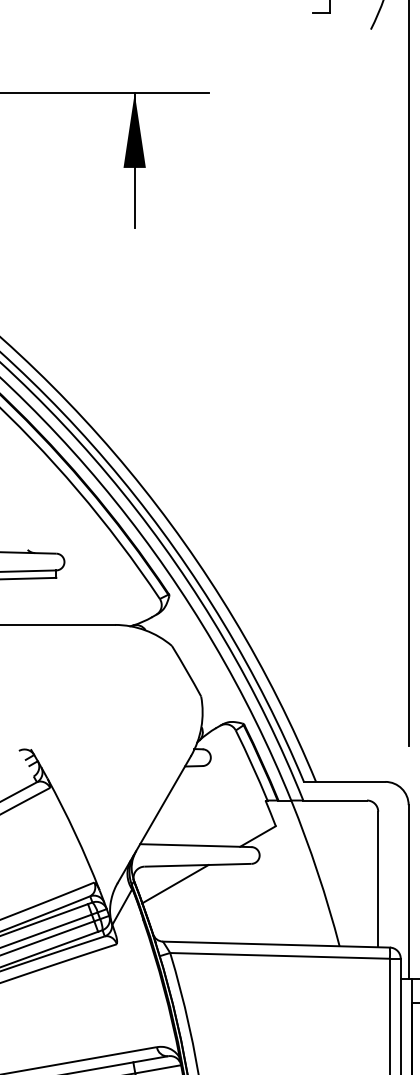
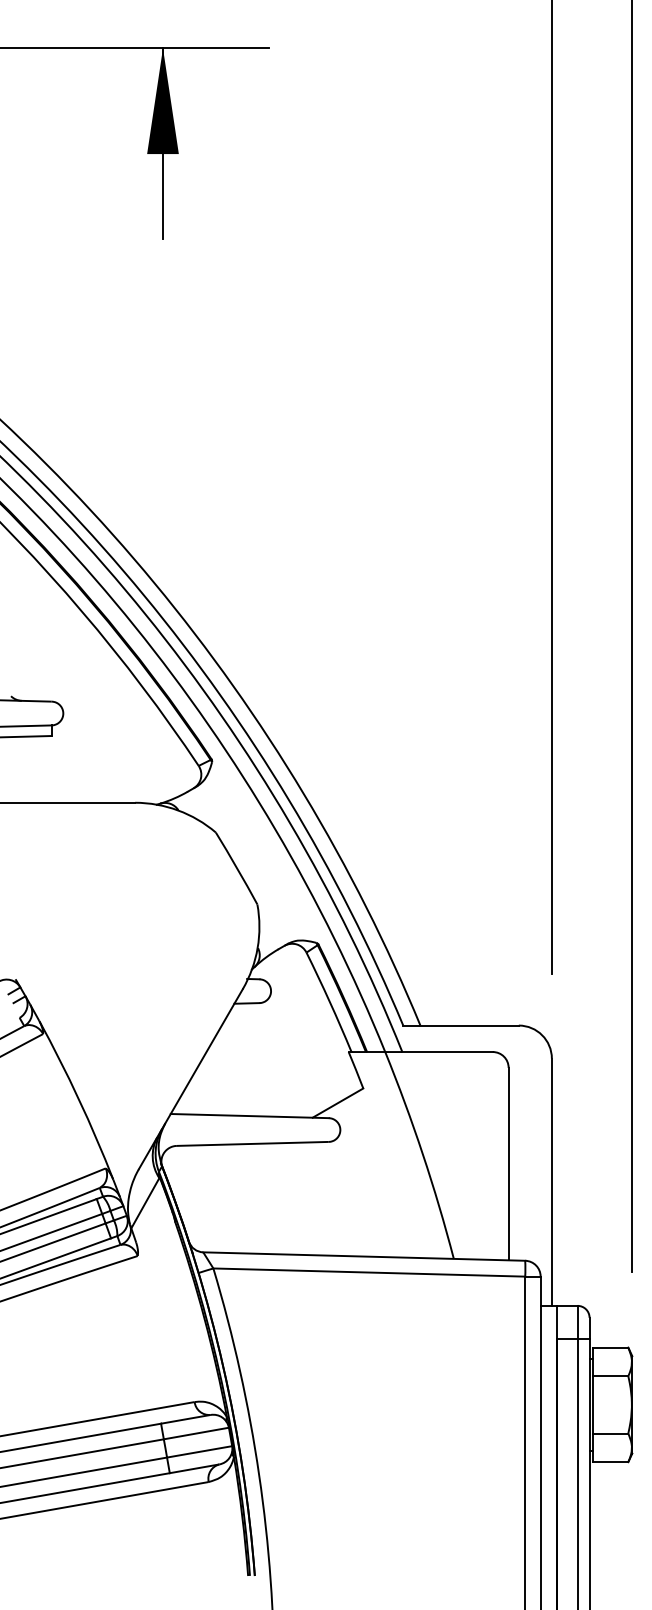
line: (175, 883) -> (220, 1170), removed

